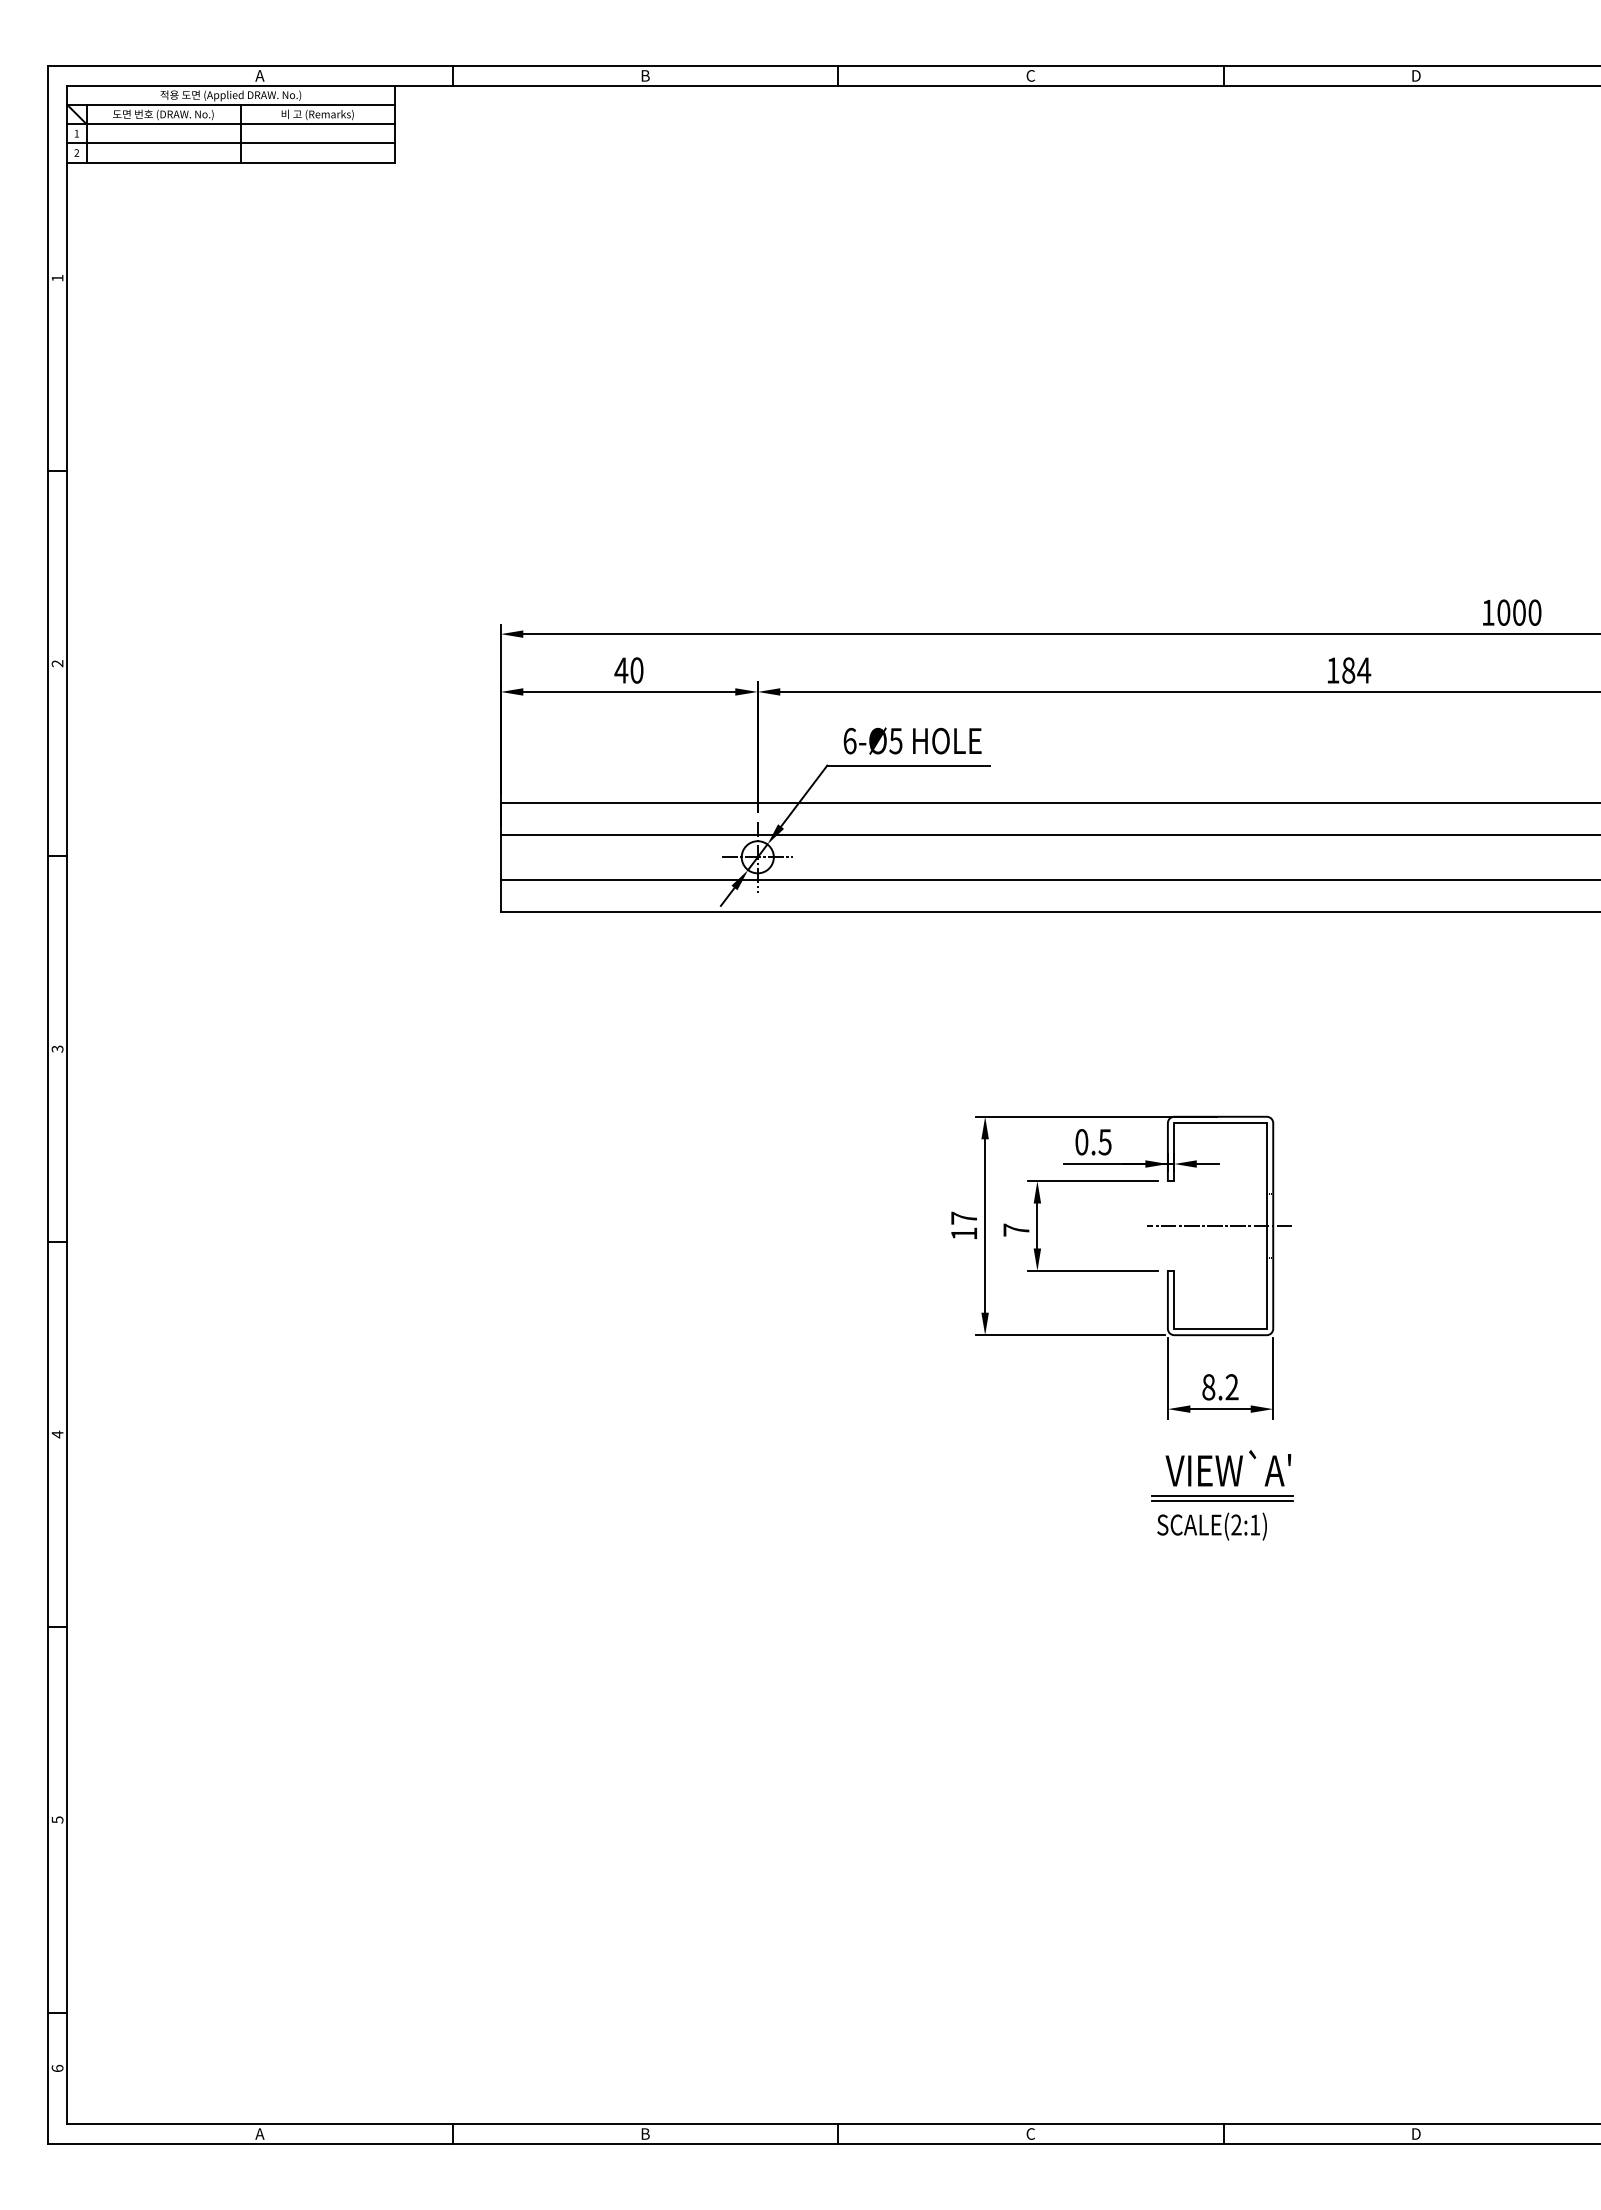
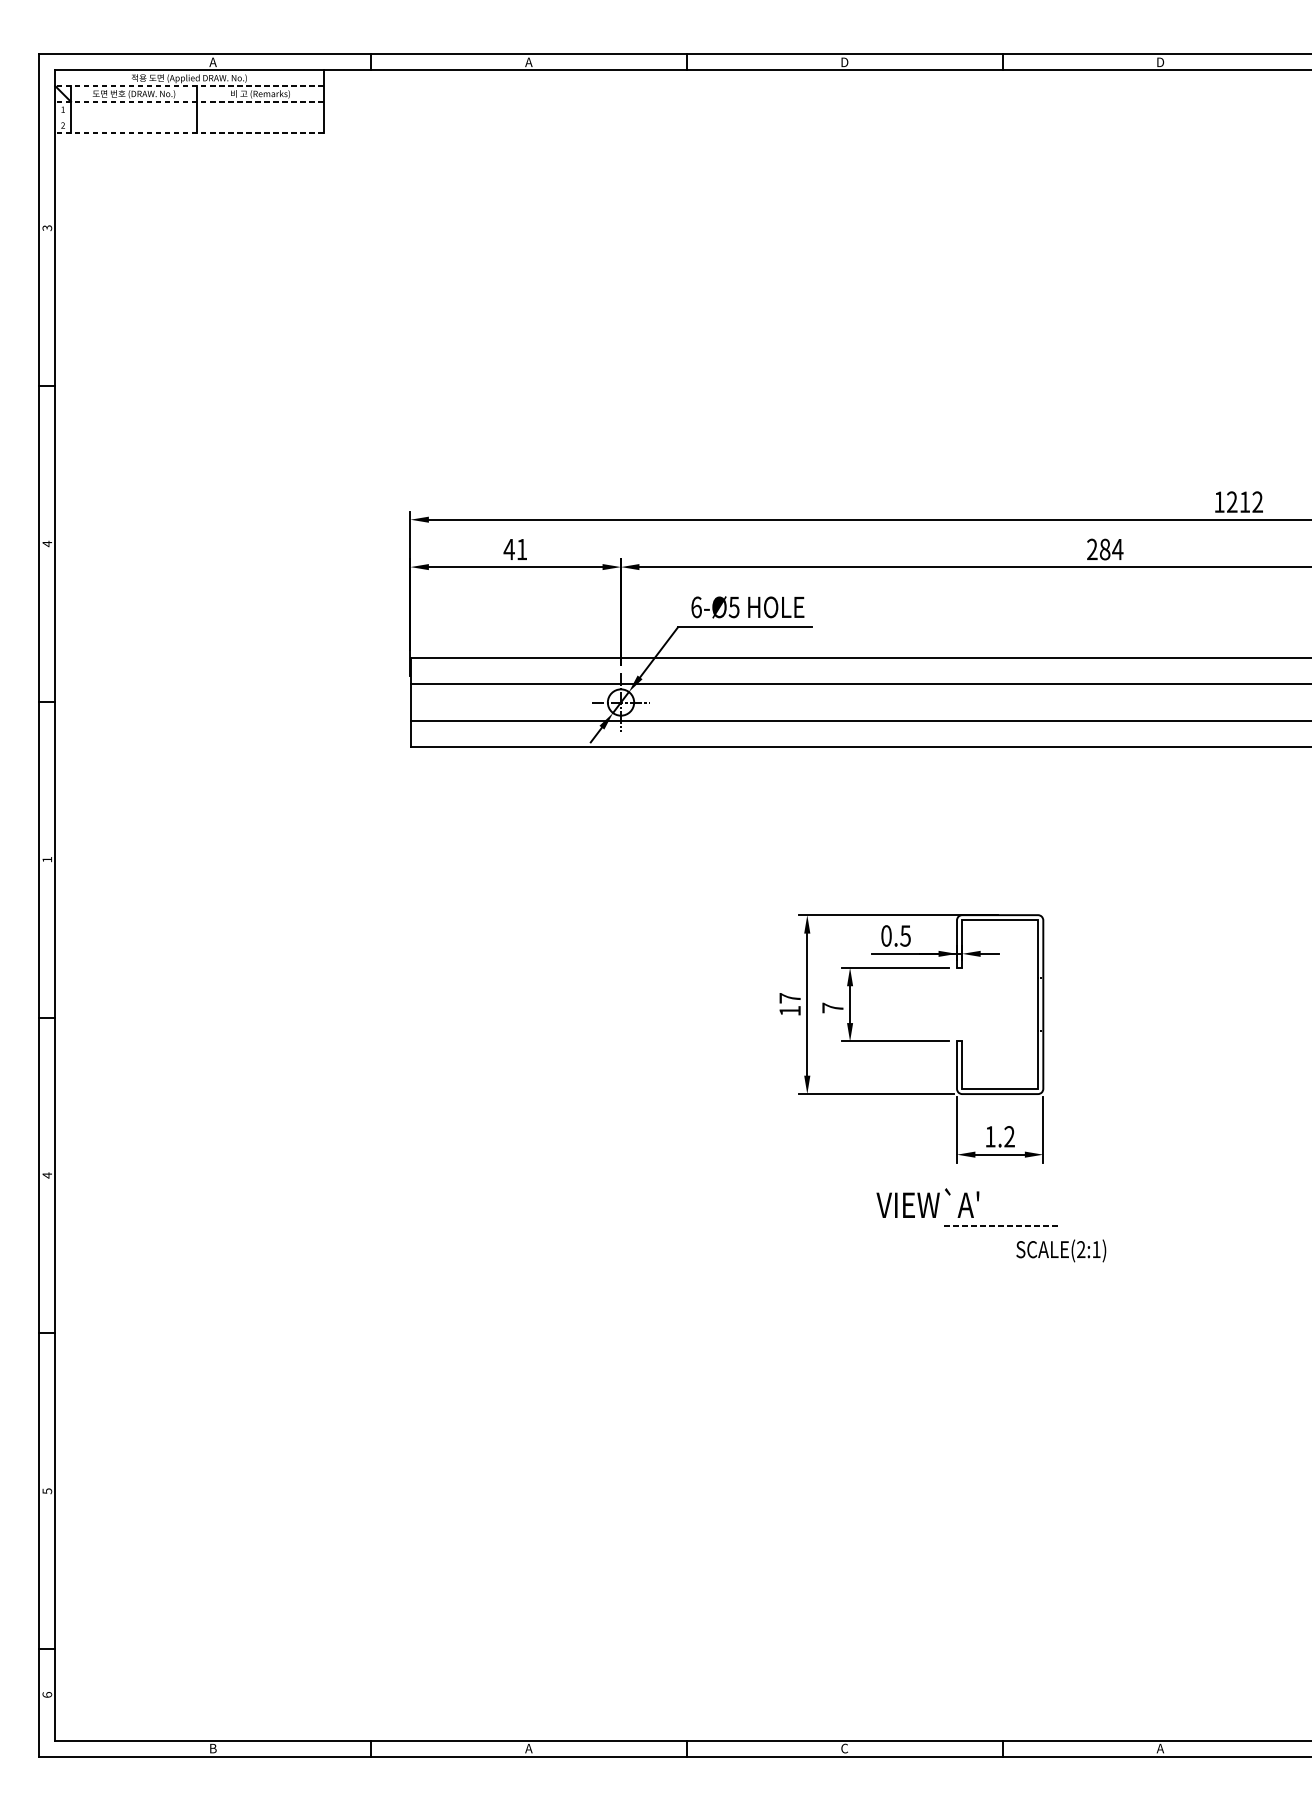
text: (644, 75) -> (528, 62), B -> A
text: (1030, 75) -> (844, 62), C -> D
line: (231, 104) -> (189, 85), solid -> dashed
line: (231, 124) -> (189, 102), solid -> dashed
line: (230, 143) -> (188, 117), removed
line: (231, 162) -> (189, 133), solid -> dashed
text: (57, 277) -> (47, 227), 1 -> 3
text: (1519, 612) -> (1245, 501), 1000 -> 1212
text: (57, 663) -> (47, 543), 2 -> 4
text: (636, 670) -> (521, 549), 40 -> 41
text: (1332, 670) -> (1091, 549), 184 -> 284
text: (57, 1048) -> (47, 859), 3 -> 1
line: (1219, 1225) -> (999, 1004), removed
text: (1208, 1387) -> (990, 1136), 8.2 -> 1.2
text: (1228, 1468) -> (928, 1203), moved
line: (1222, 1495) -> (1001, 1225), solid -> dashed
line: (1222, 1501) -> (1001, 1230), removed
text: (1211, 1526) -> (1060, 1250), moved
text: (259, 2133) -> (212, 1748), A -> B
text: (644, 2133) -> (528, 1748), B -> A
text: (1415, 2133) -> (1159, 1748), D -> A

